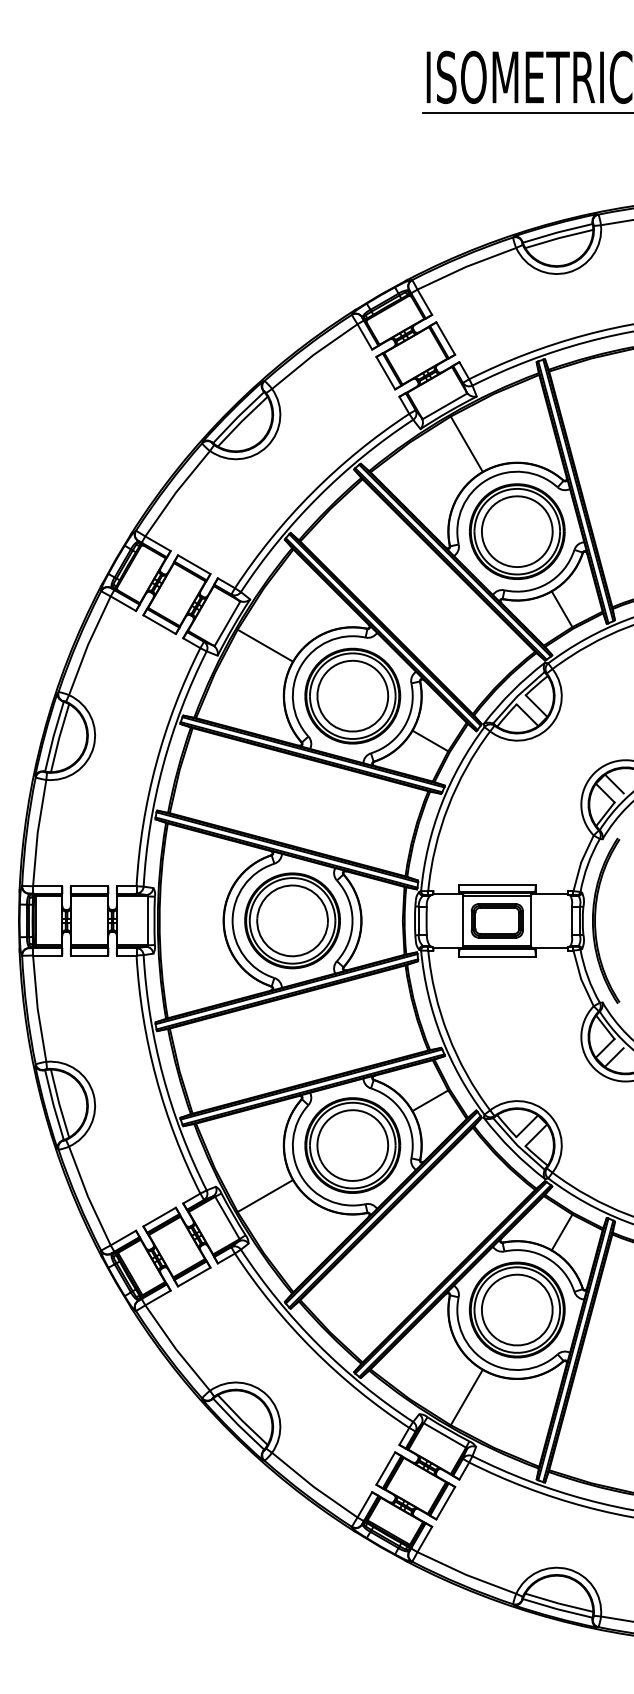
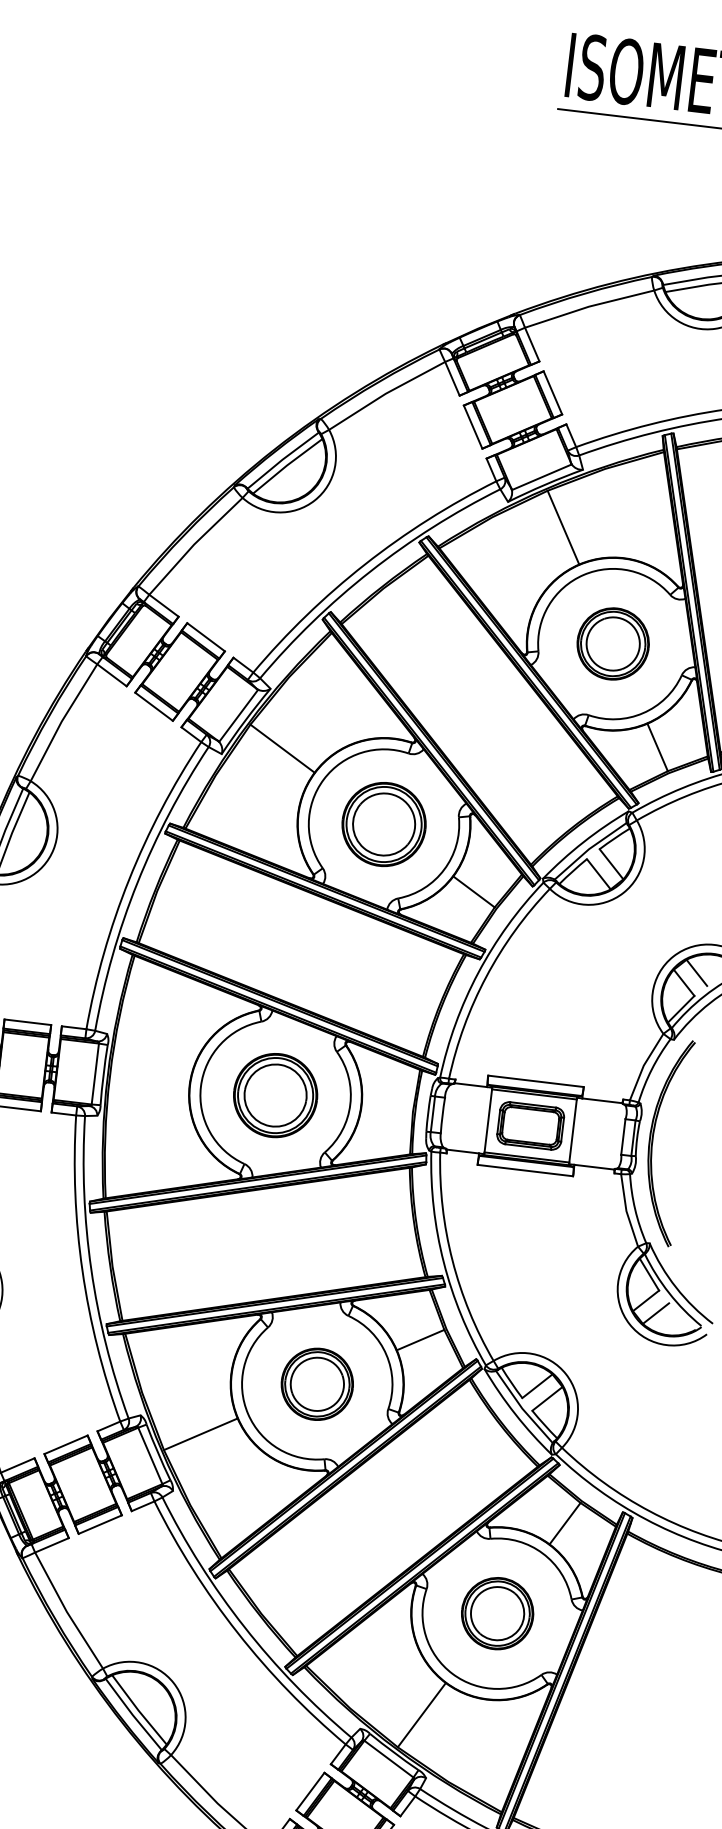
part: (516, 531) -> (612, 643), size x0.6
part: (352, 695) -> (383, 823), size x0.7
part: (292, 920) -> (275, 1095), size x0.7
part: (352, 1145) -> (316, 1384), size x0.6
part: (516, 1309) -> (496, 1612), size x0.6

